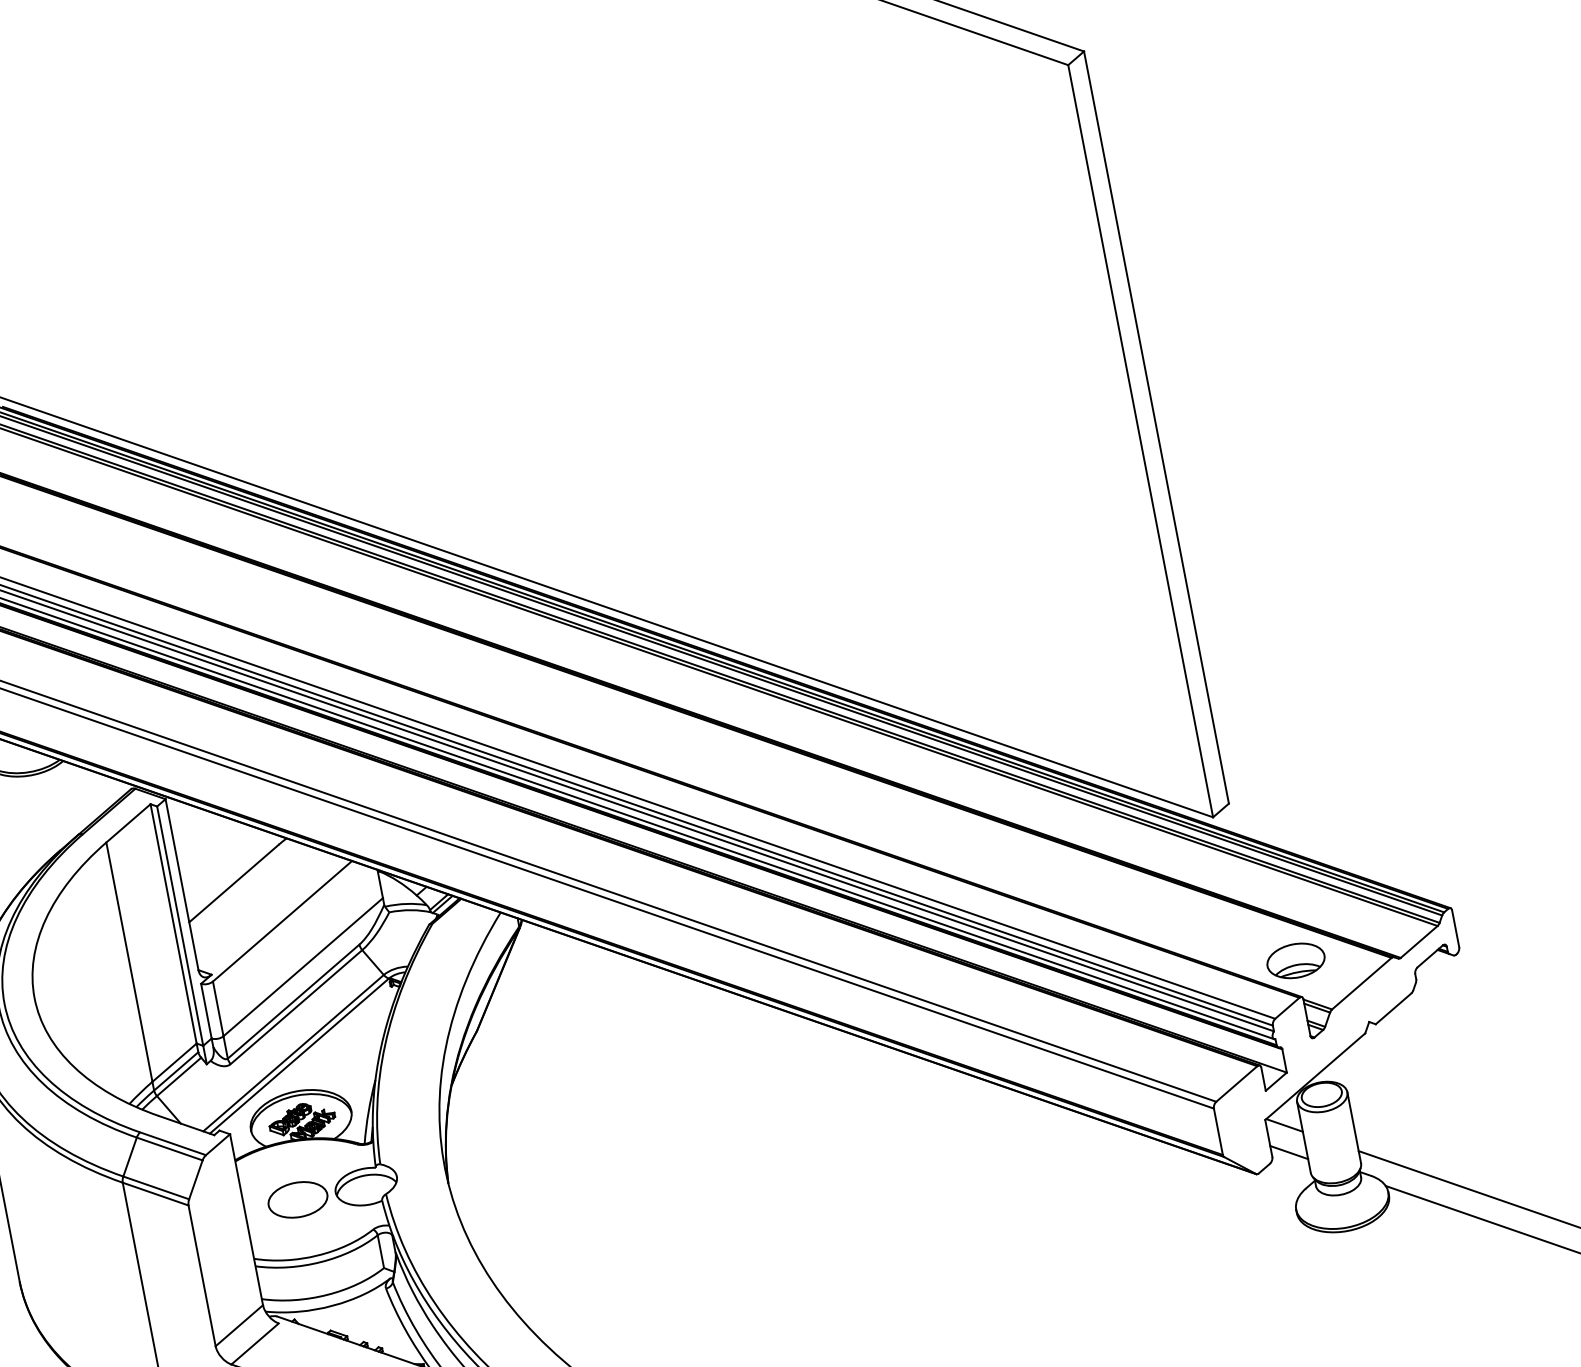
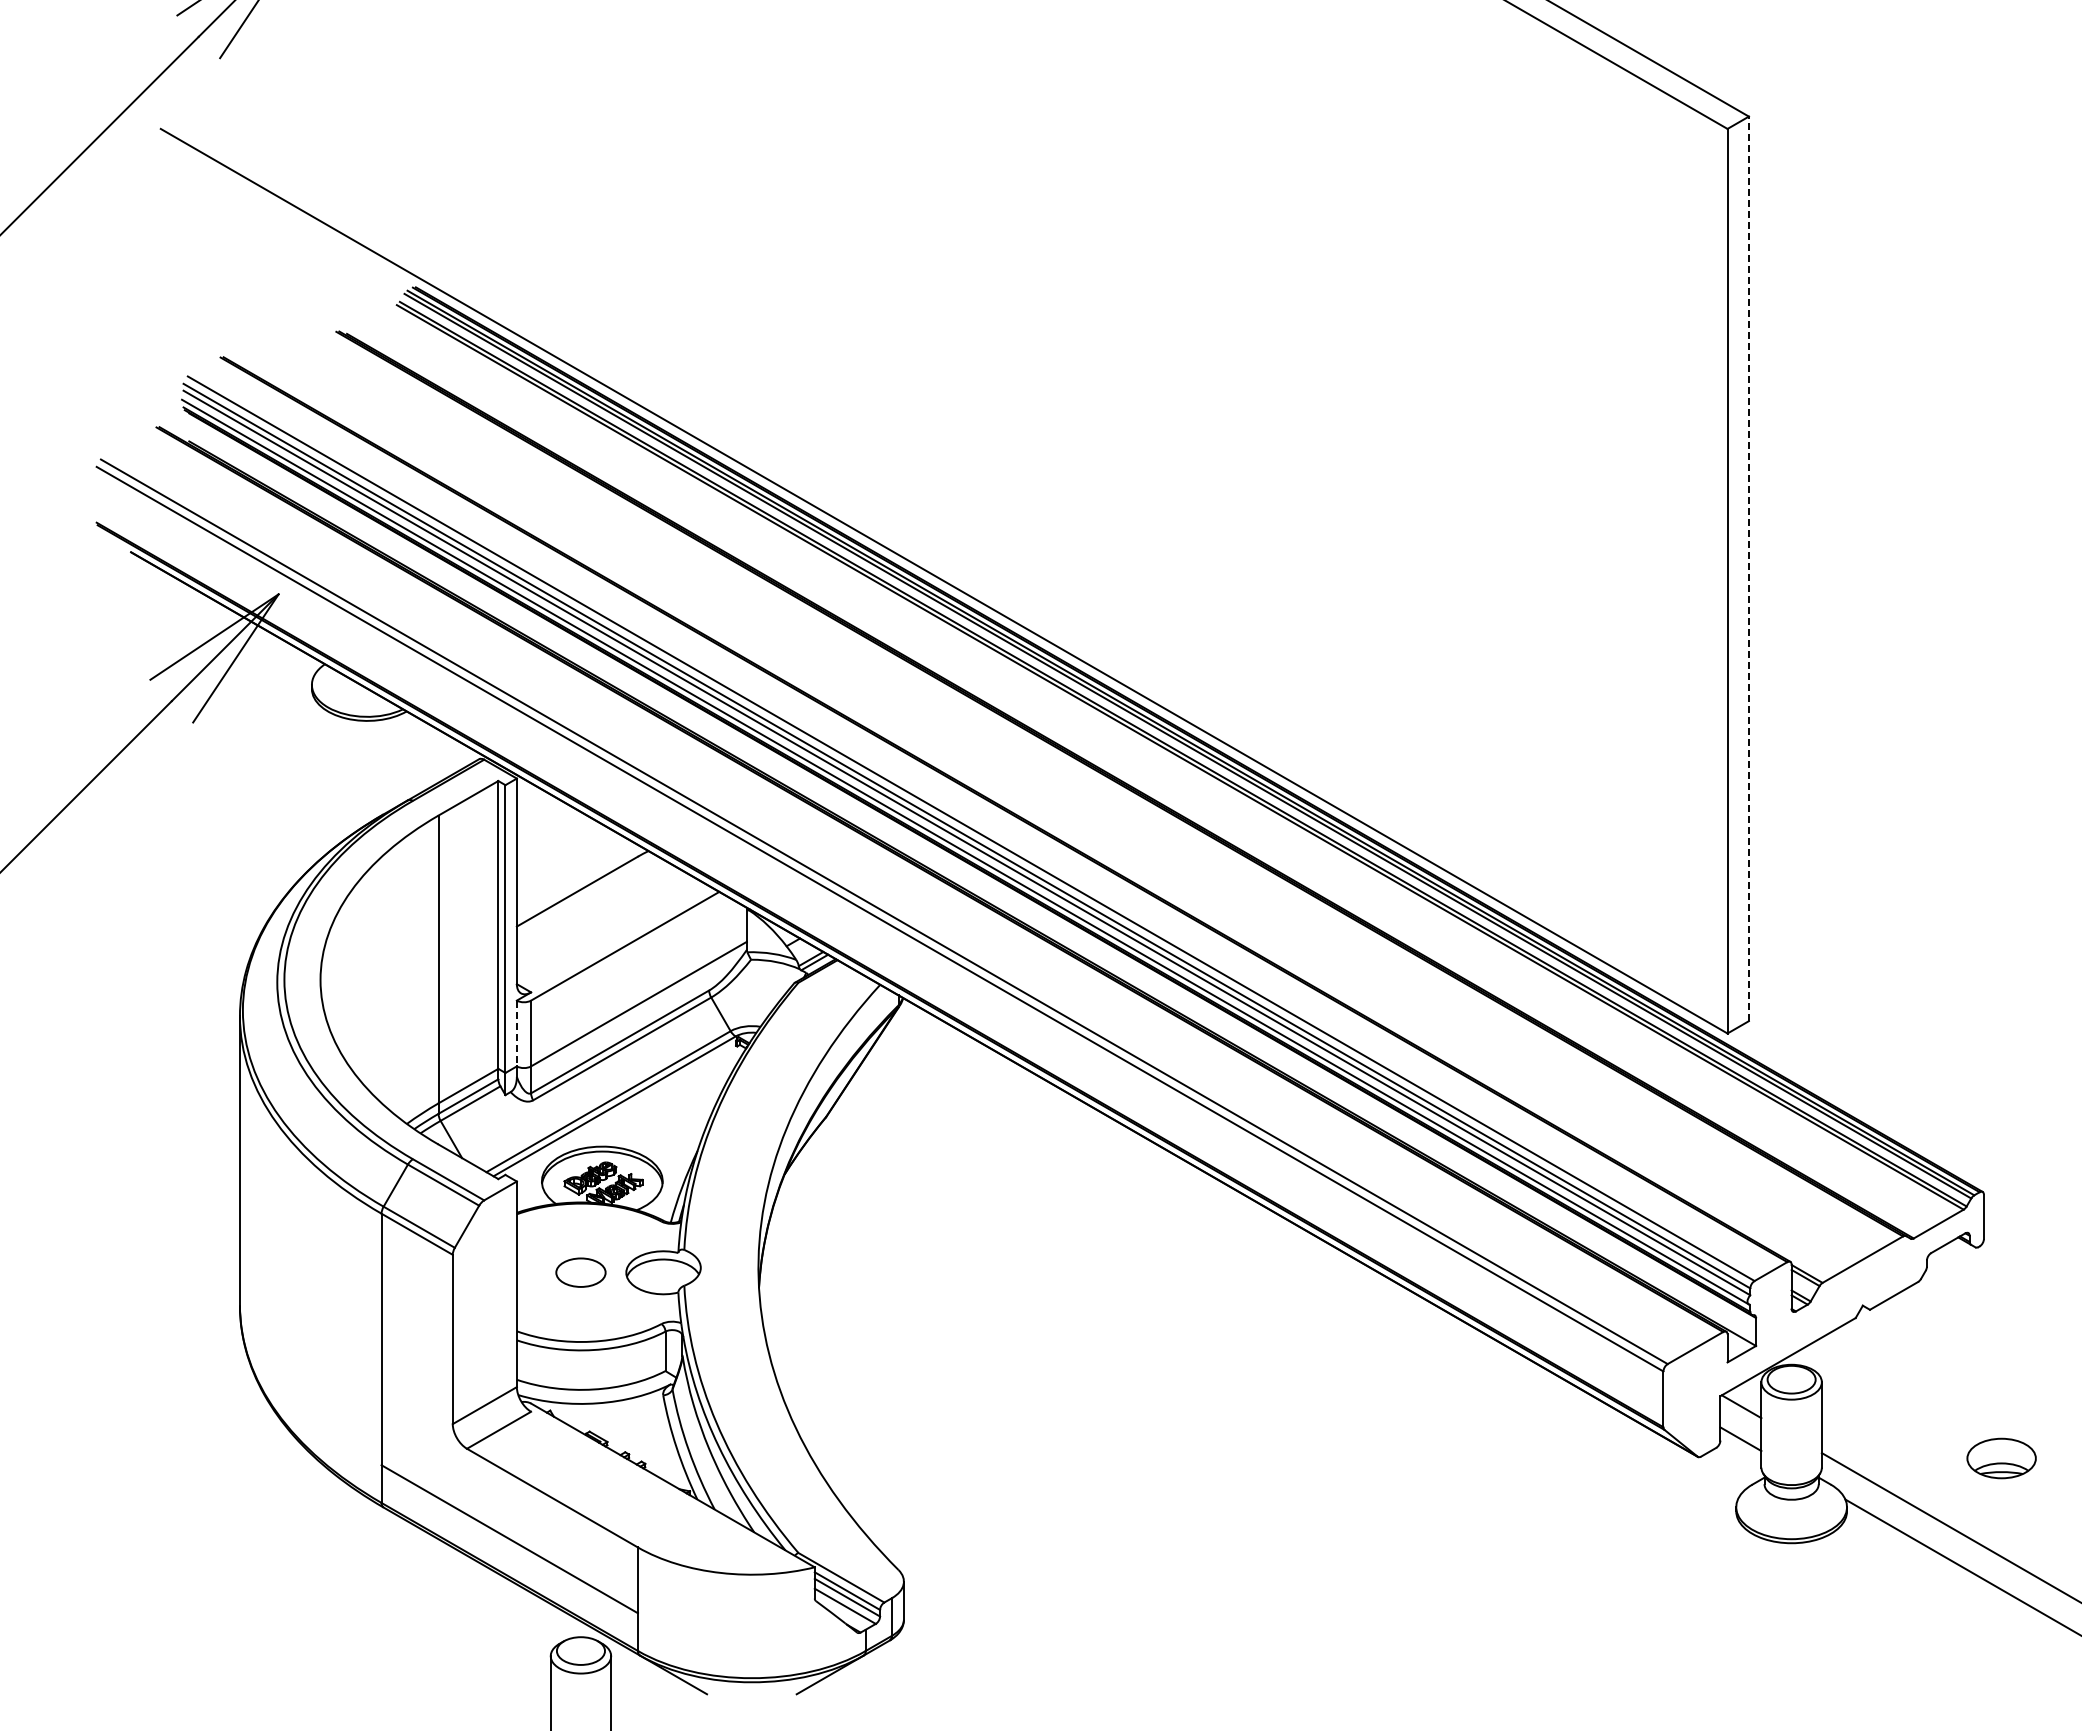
line: (1156, 427) -> (1748, 568), solid -> dashed
part: (1295, 960) -> (2001, 1458), moved
line: (206, 1011) -> (516, 1033), solid -> dashed
part: (297, 1199) -> (580, 1272), size x0.7

